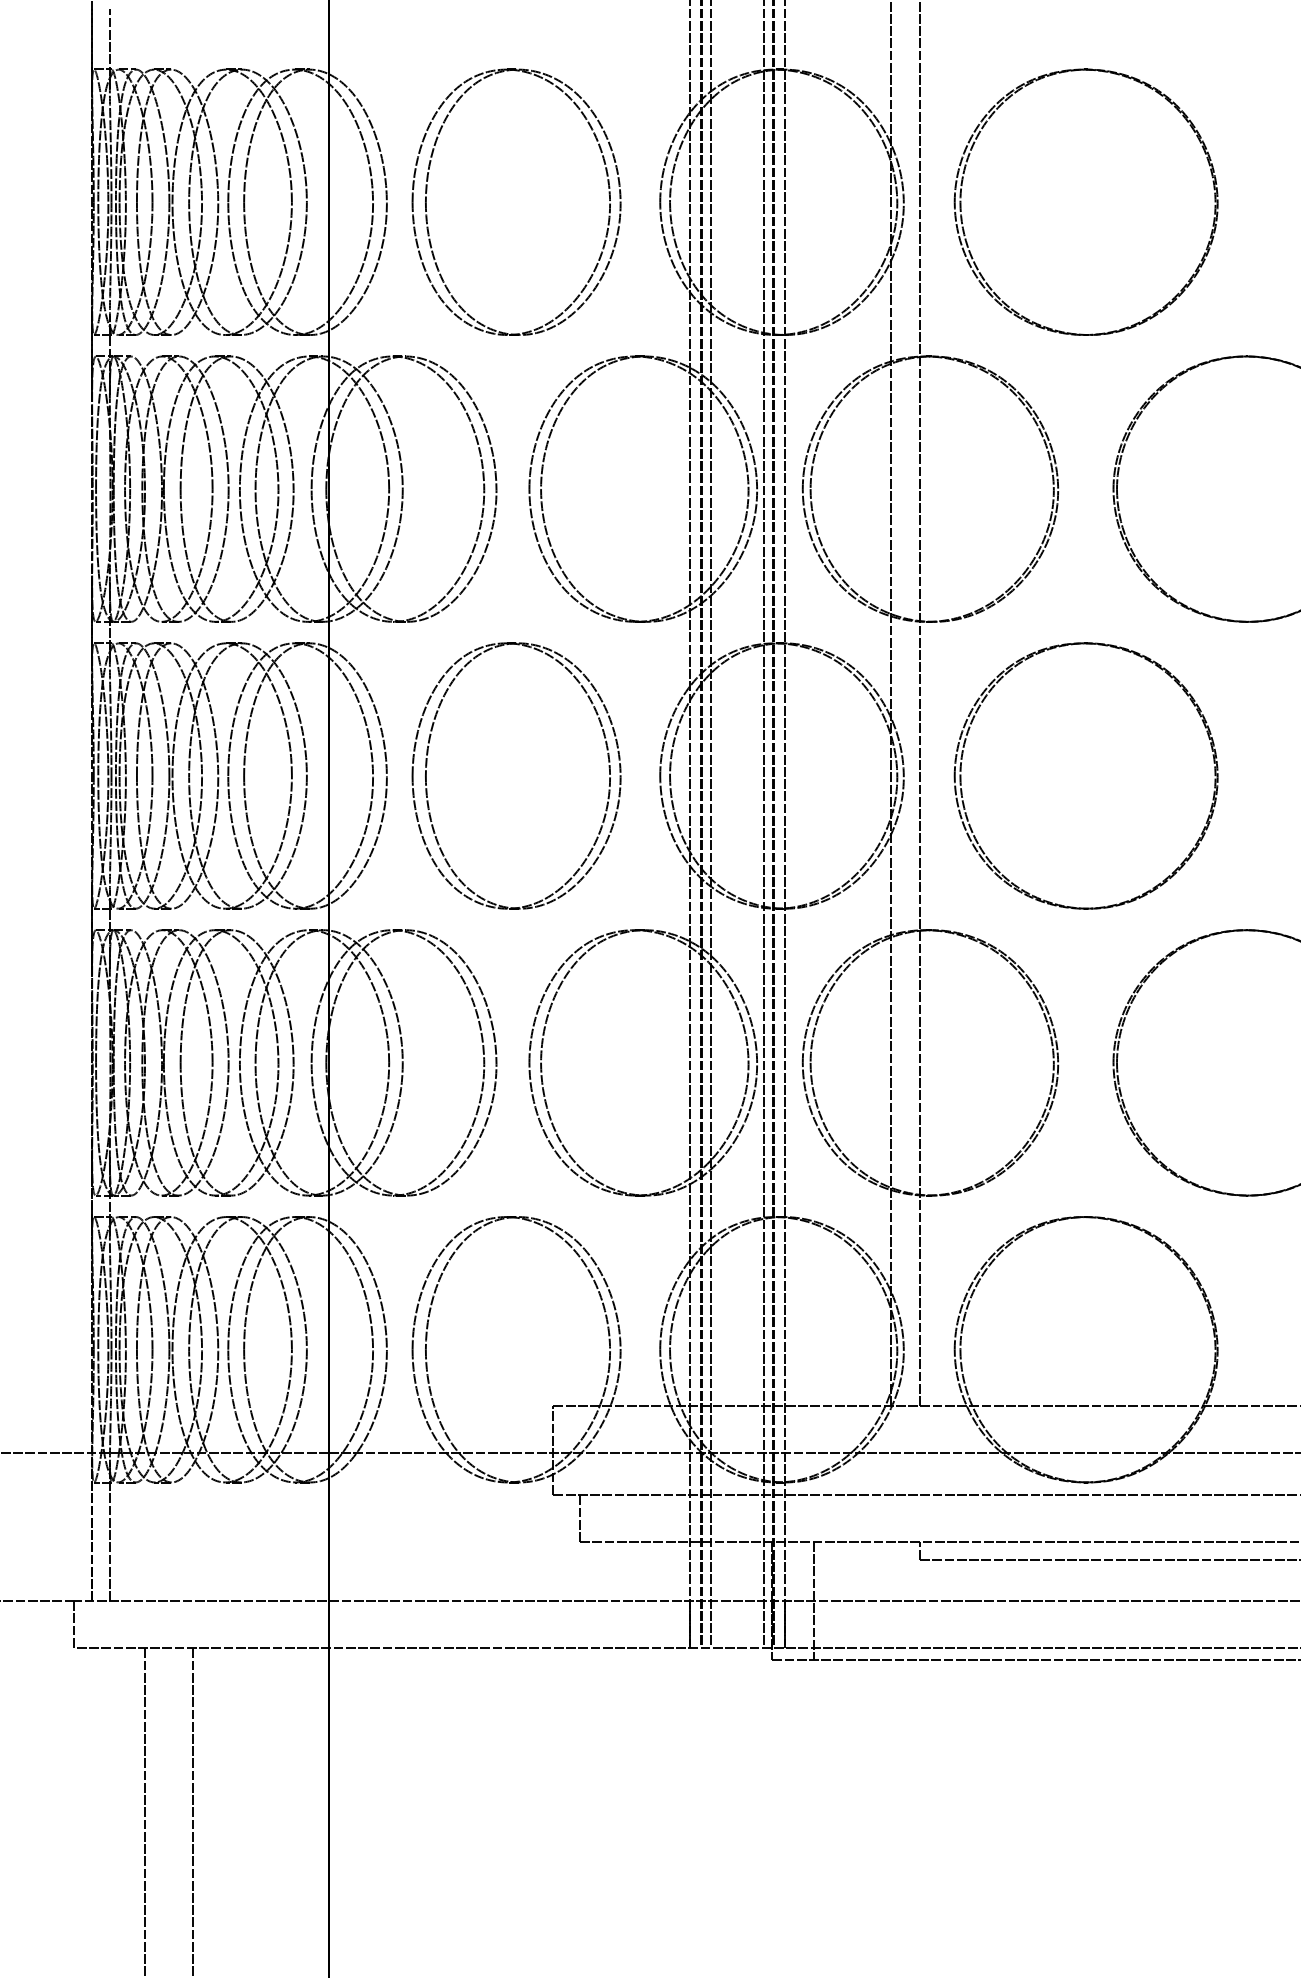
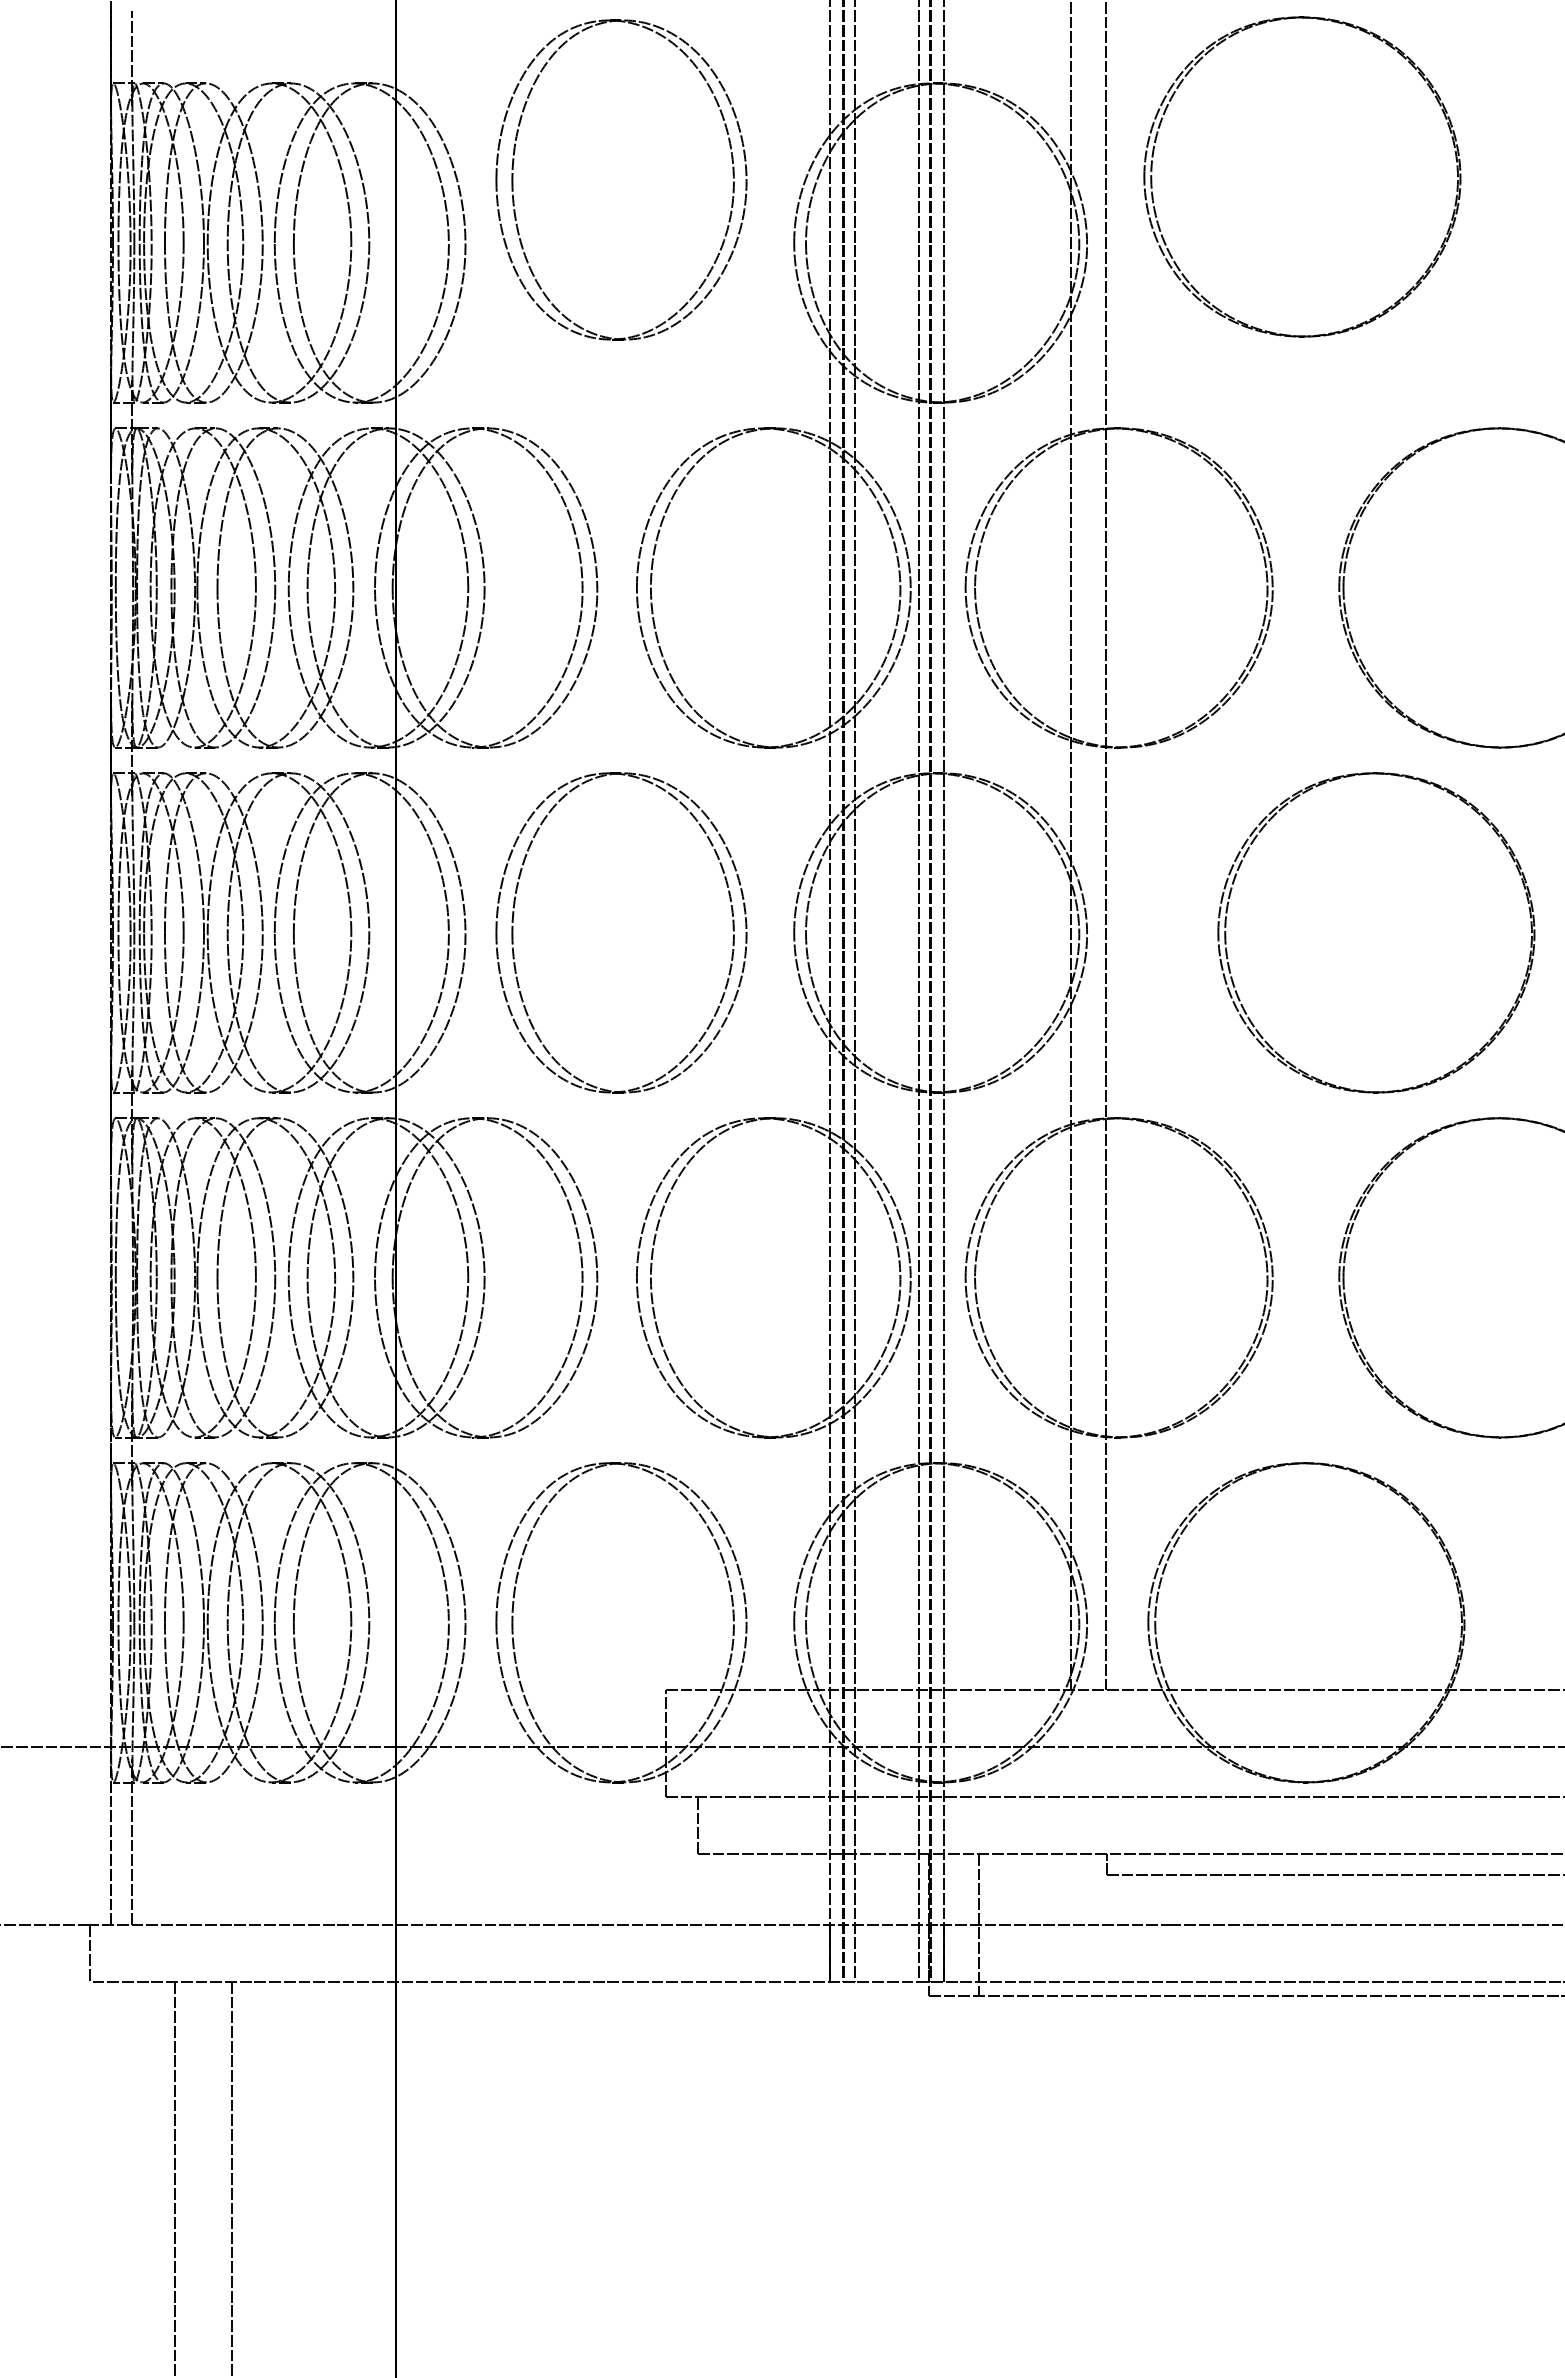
part: (426, 201) -> (513, 179), moved
part: (961, 201) -> (1152, 176), moved
part: (961, 775) -> (1226, 932), moved

